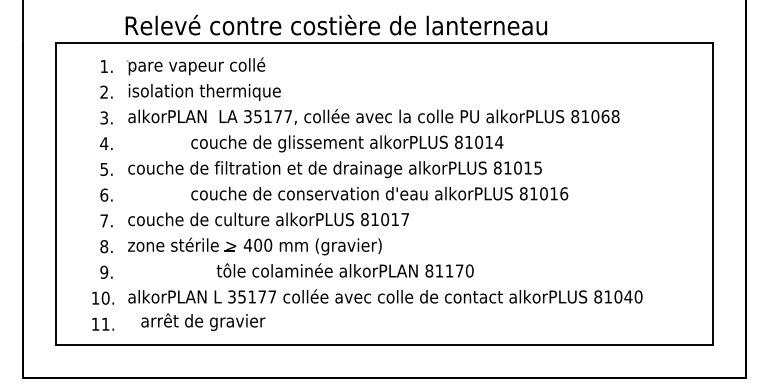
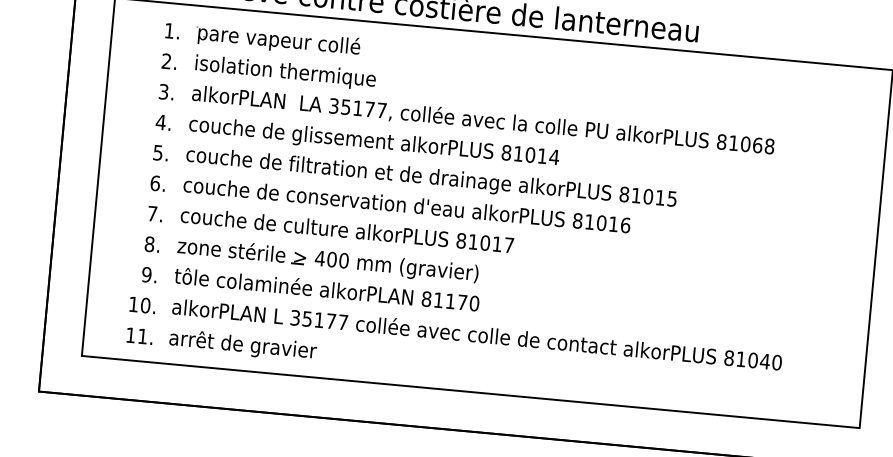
text: (347, 143) -> (374, 141), moved
text: (379, 193) -> (406, 204), moved
text: (344, 270) -> (326, 289), moved
text: (203, 321) -> (243, 344), moved

